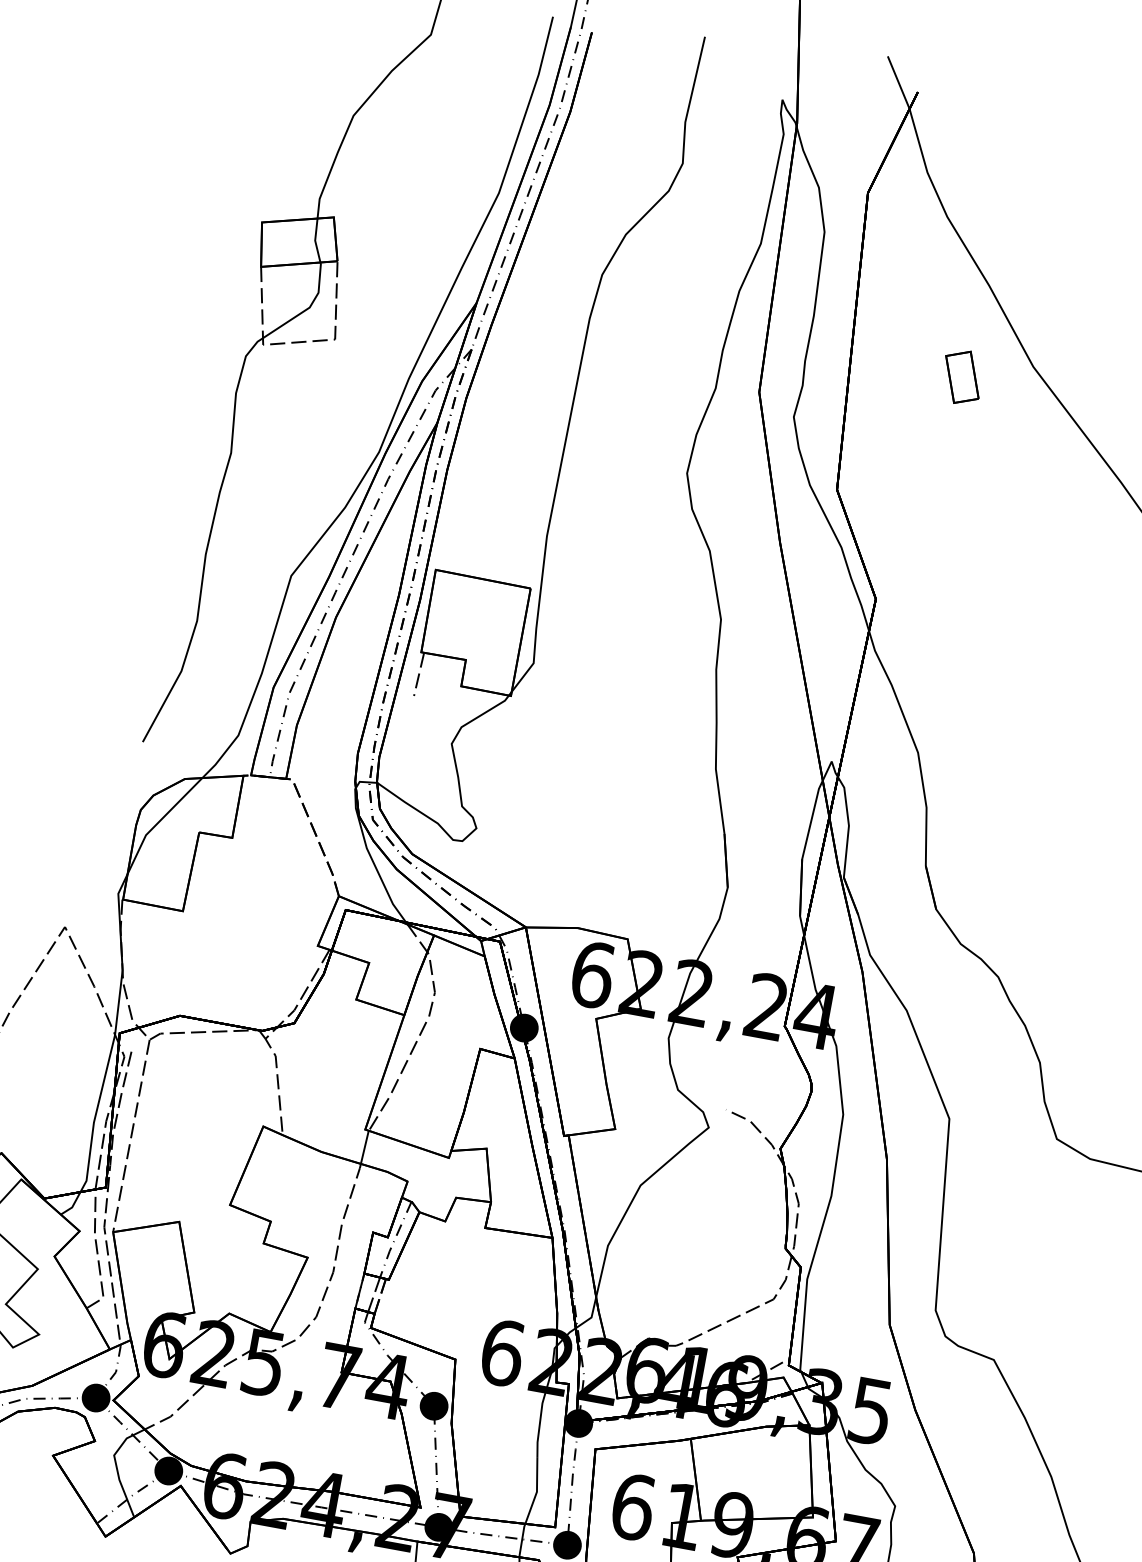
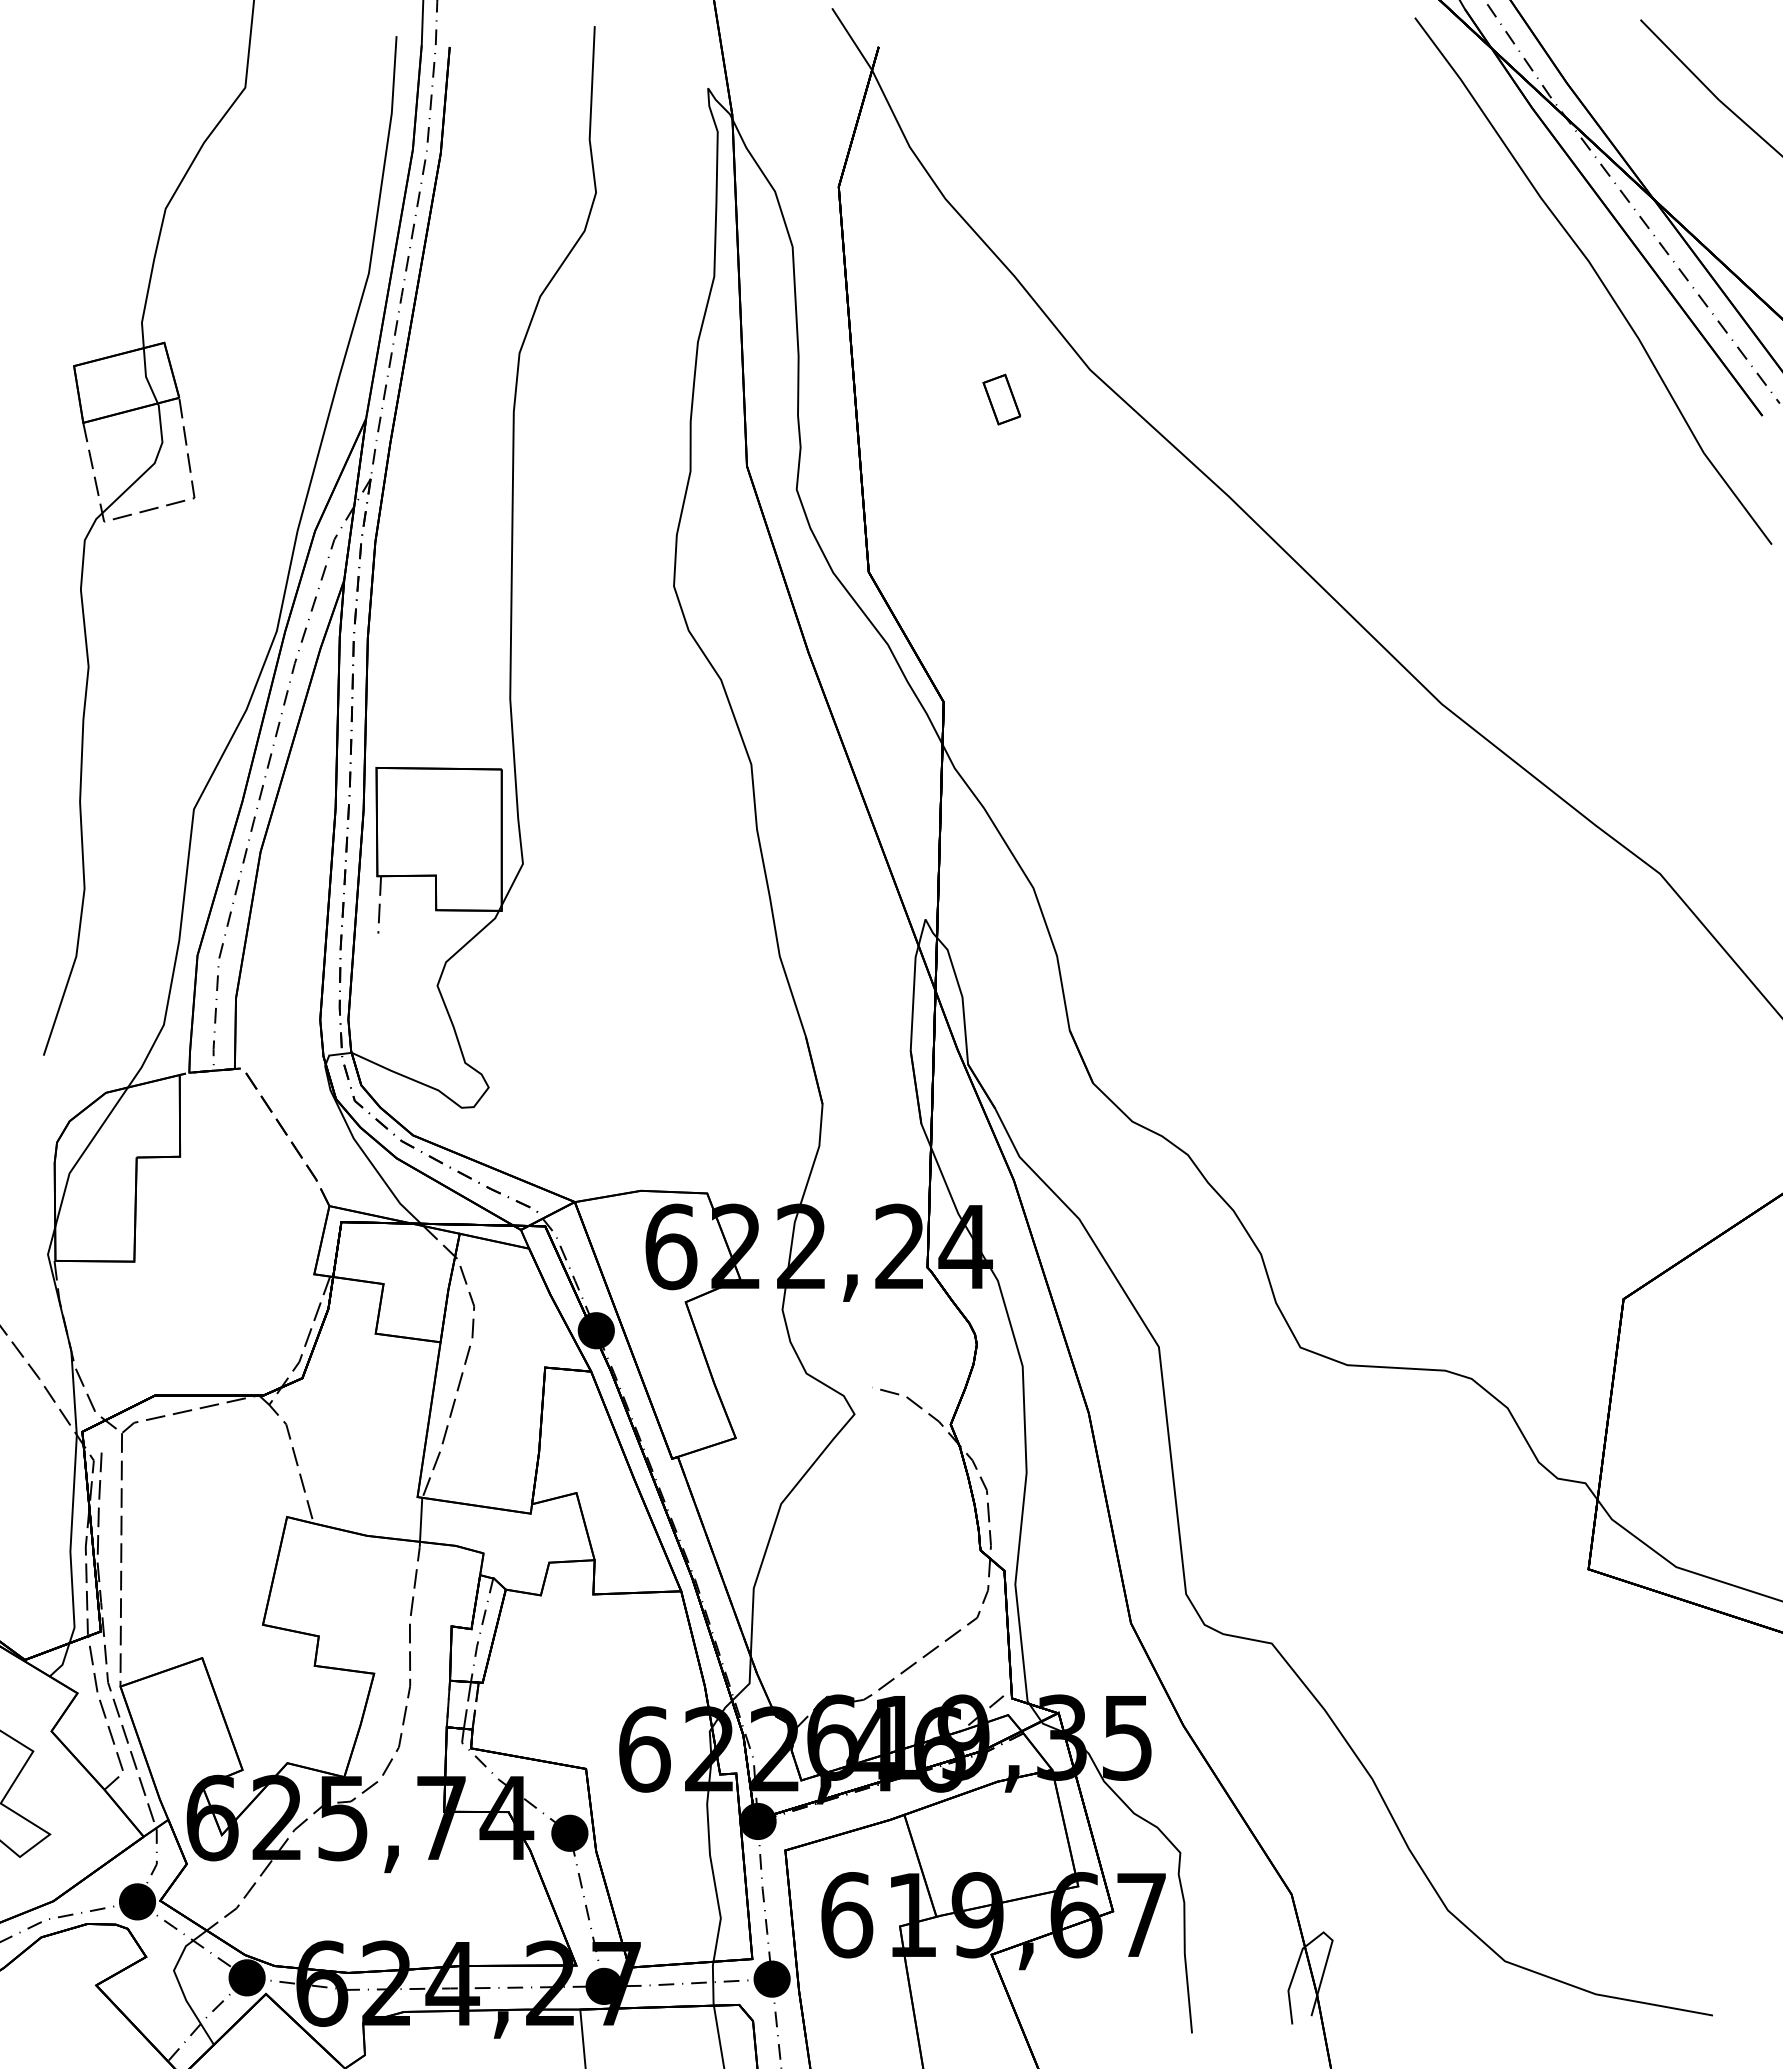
part: (961, 377) -> (1001, 399), size x0.71

